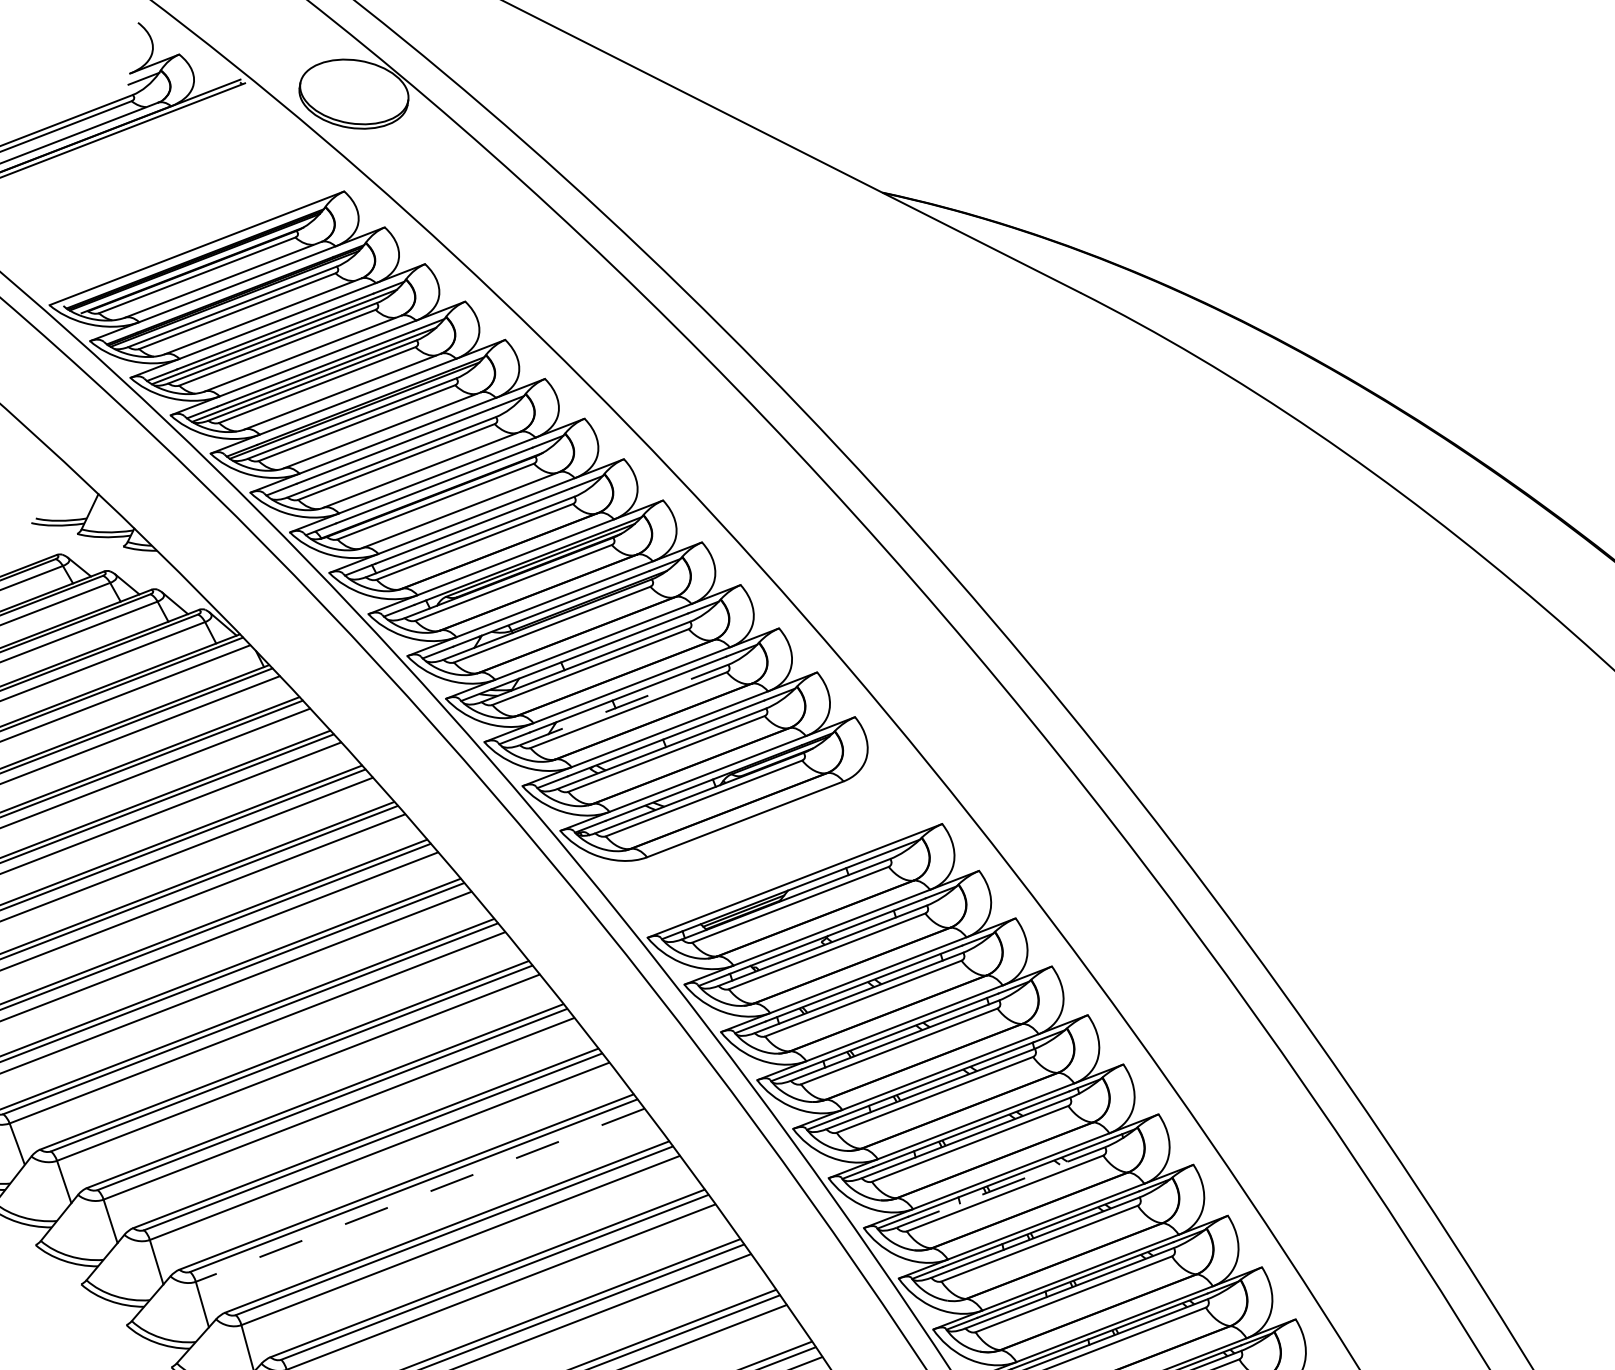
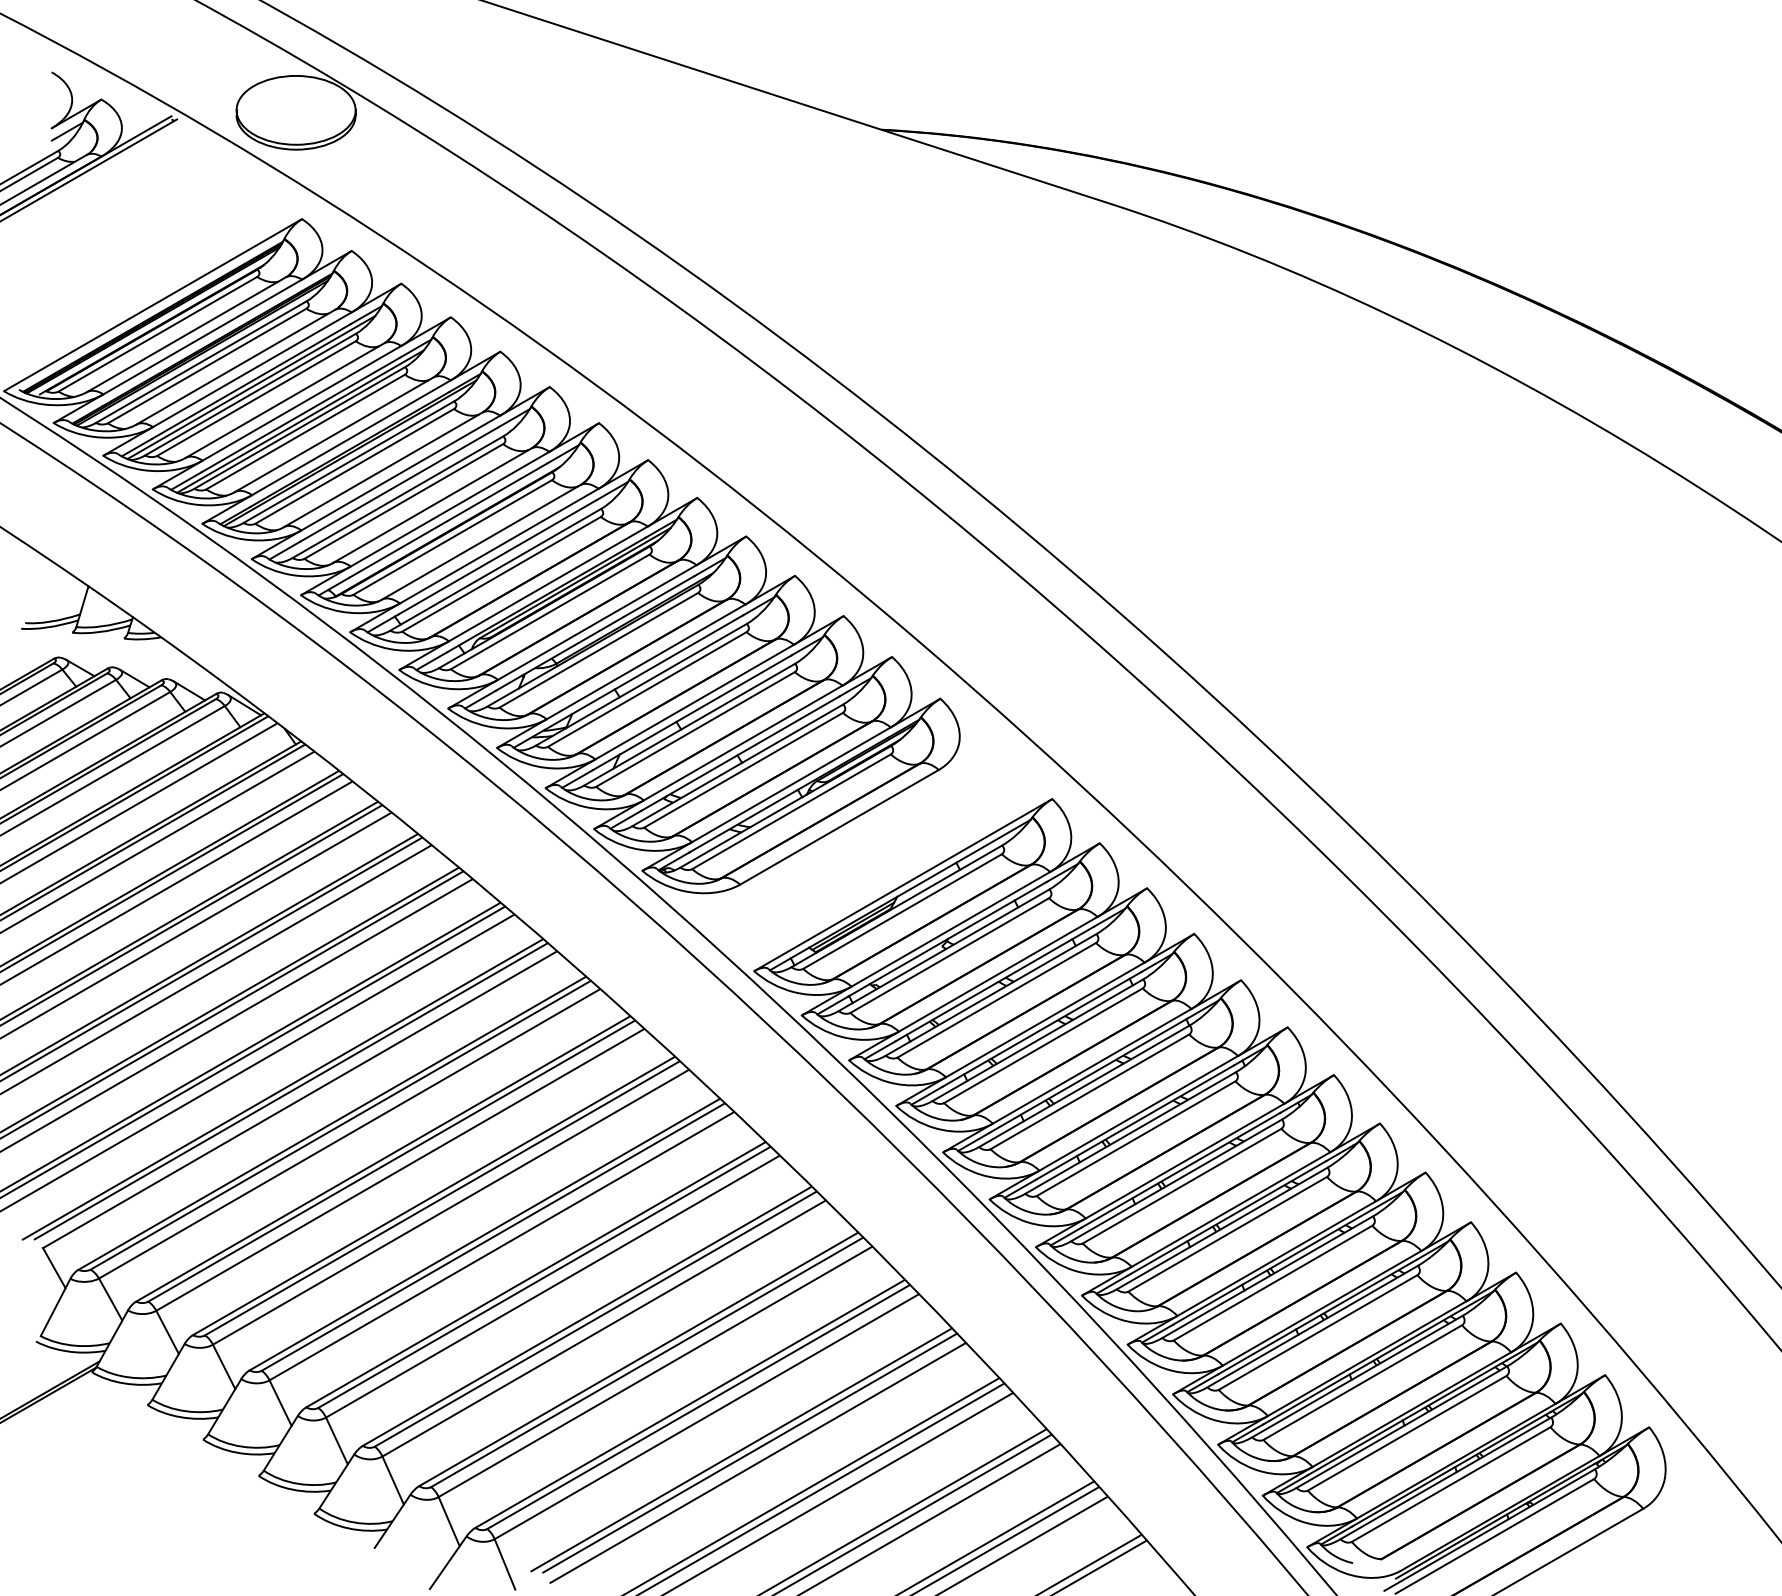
line: (623, 704) -> (689, 724), dashed -> solid
line: (1000, 1187) -> (1176, 1180), dashed -> solid
line: (419, 1195) -> (552, 1286), dashed -> solid

